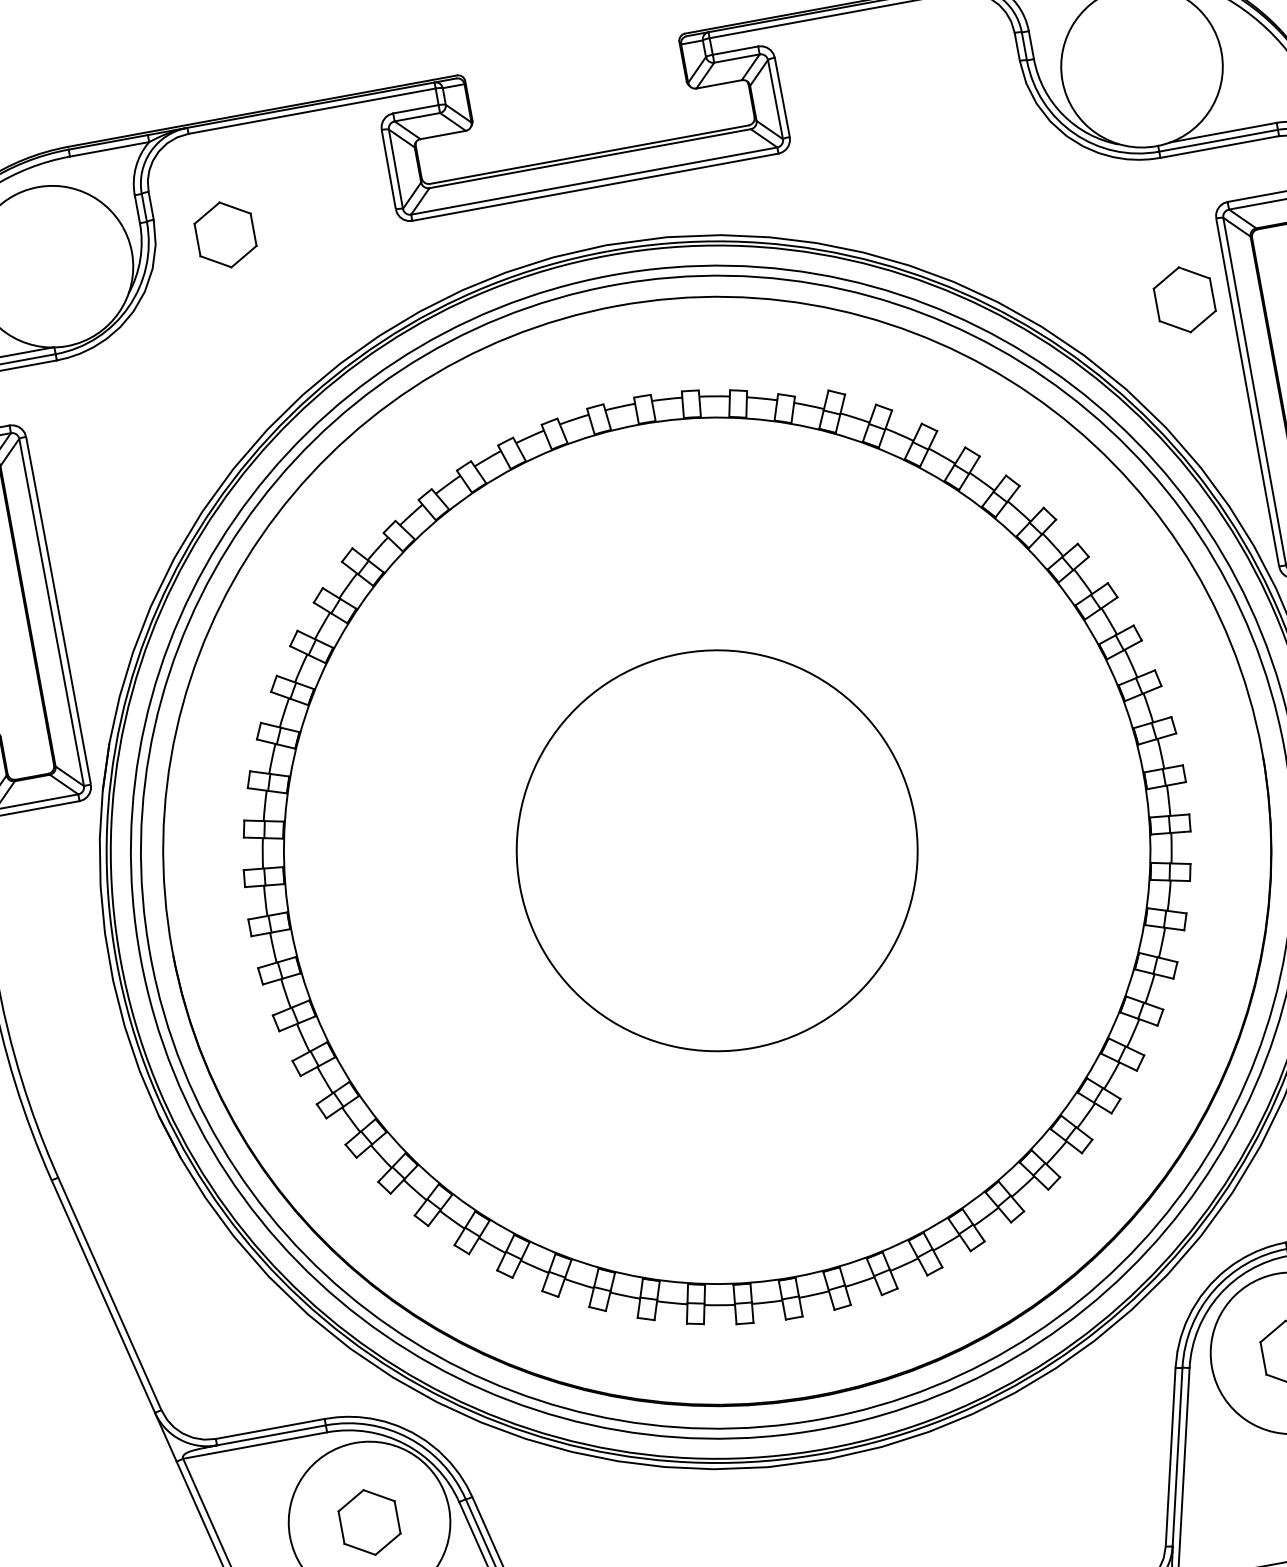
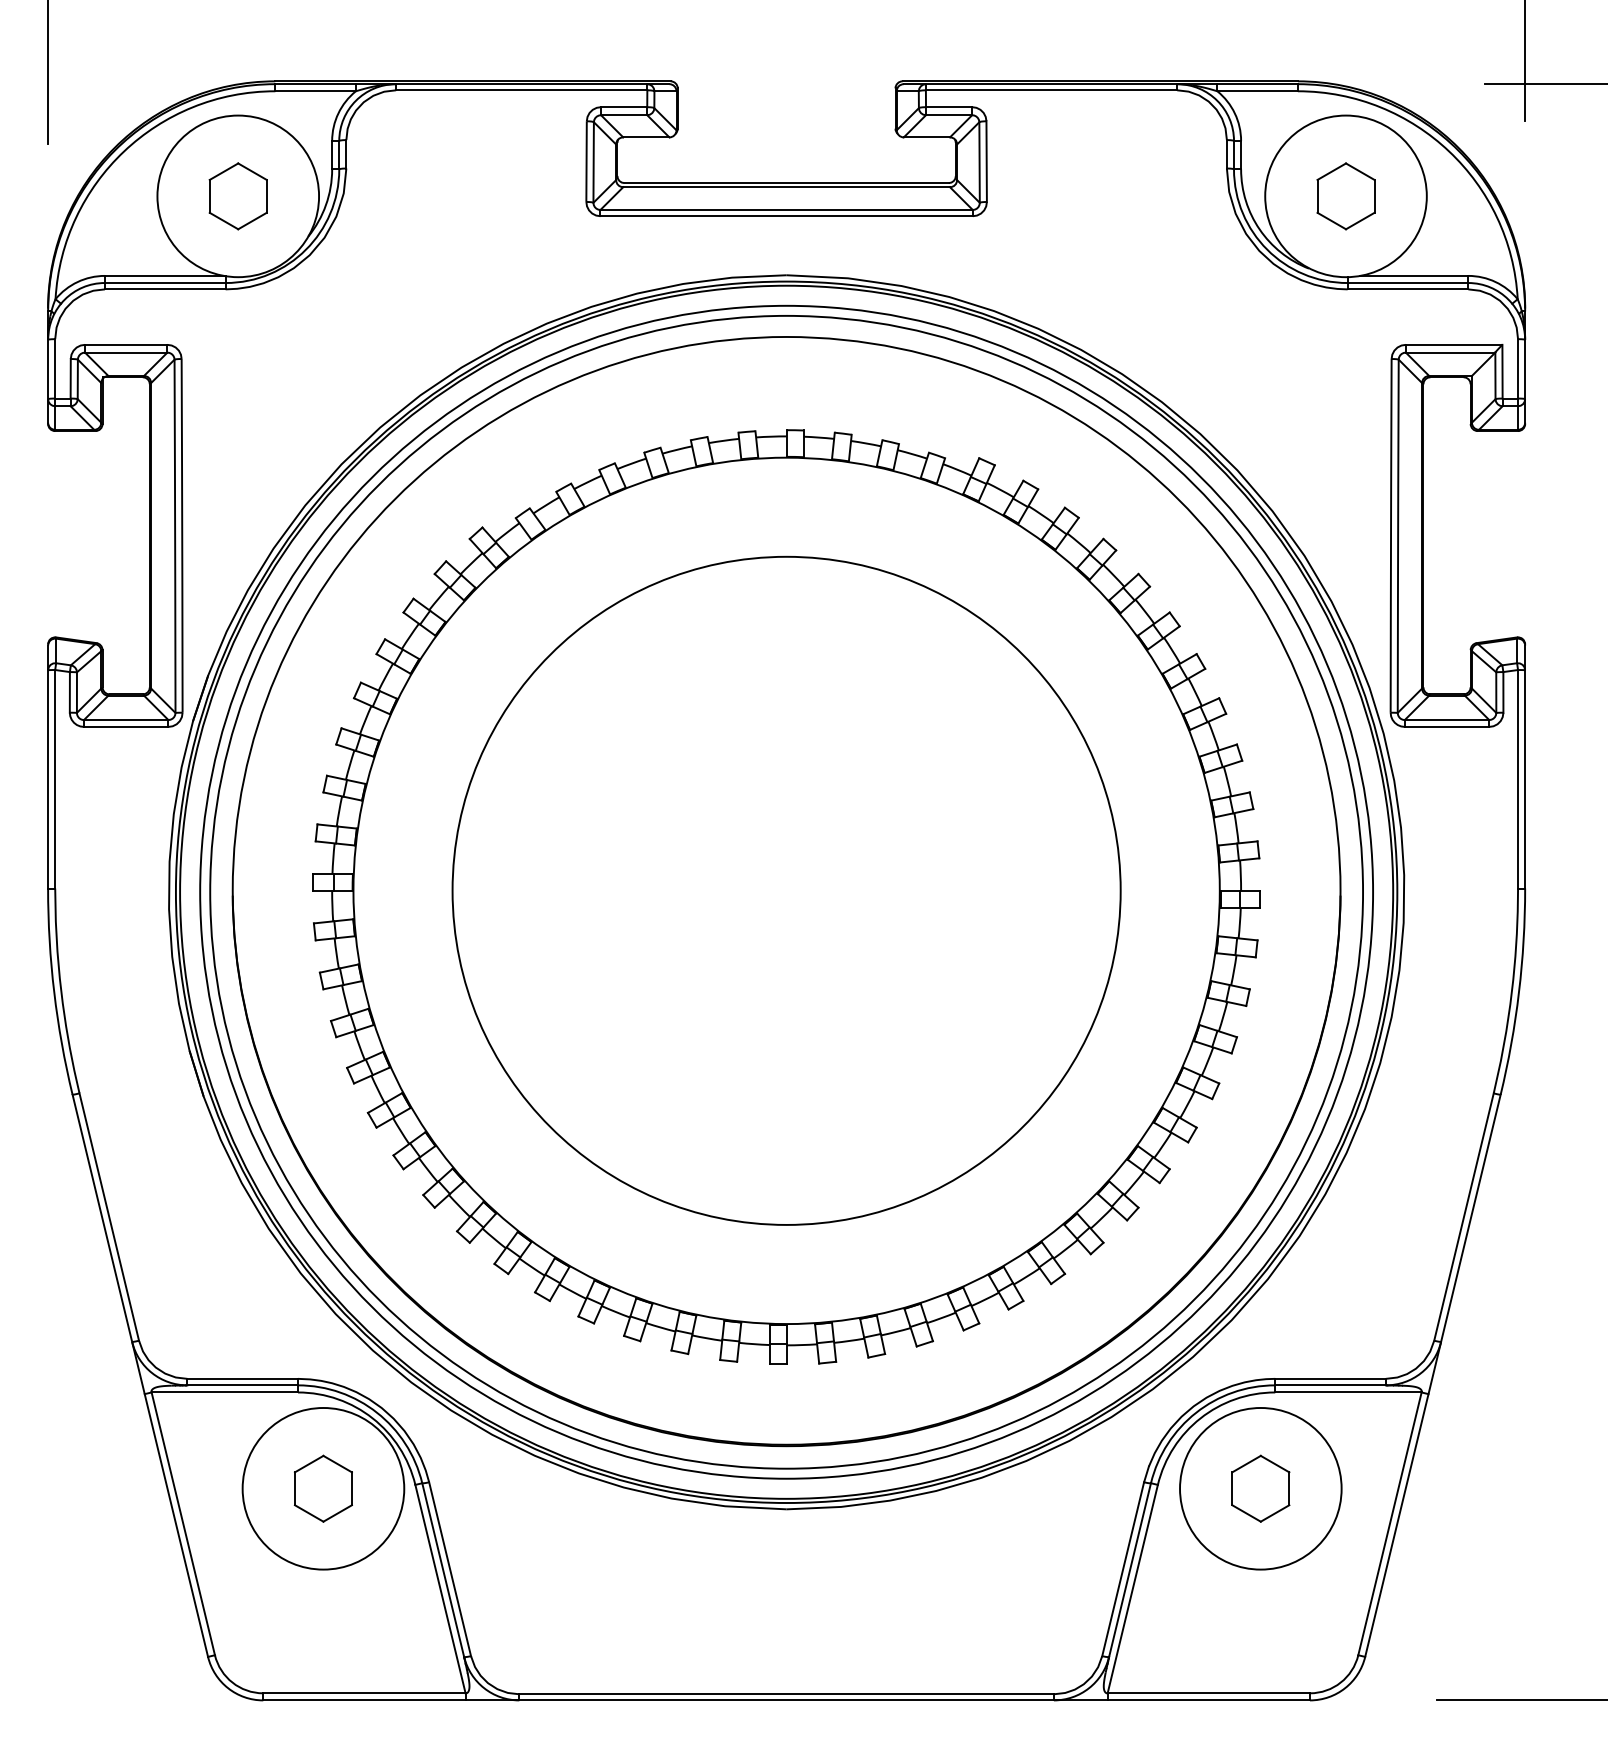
part: (224, 235) -> (237, 196), moved
part: (1184, 300) -> (1345, 196), moved
circle: (716, 850) -> (786, 890), size x1.67

